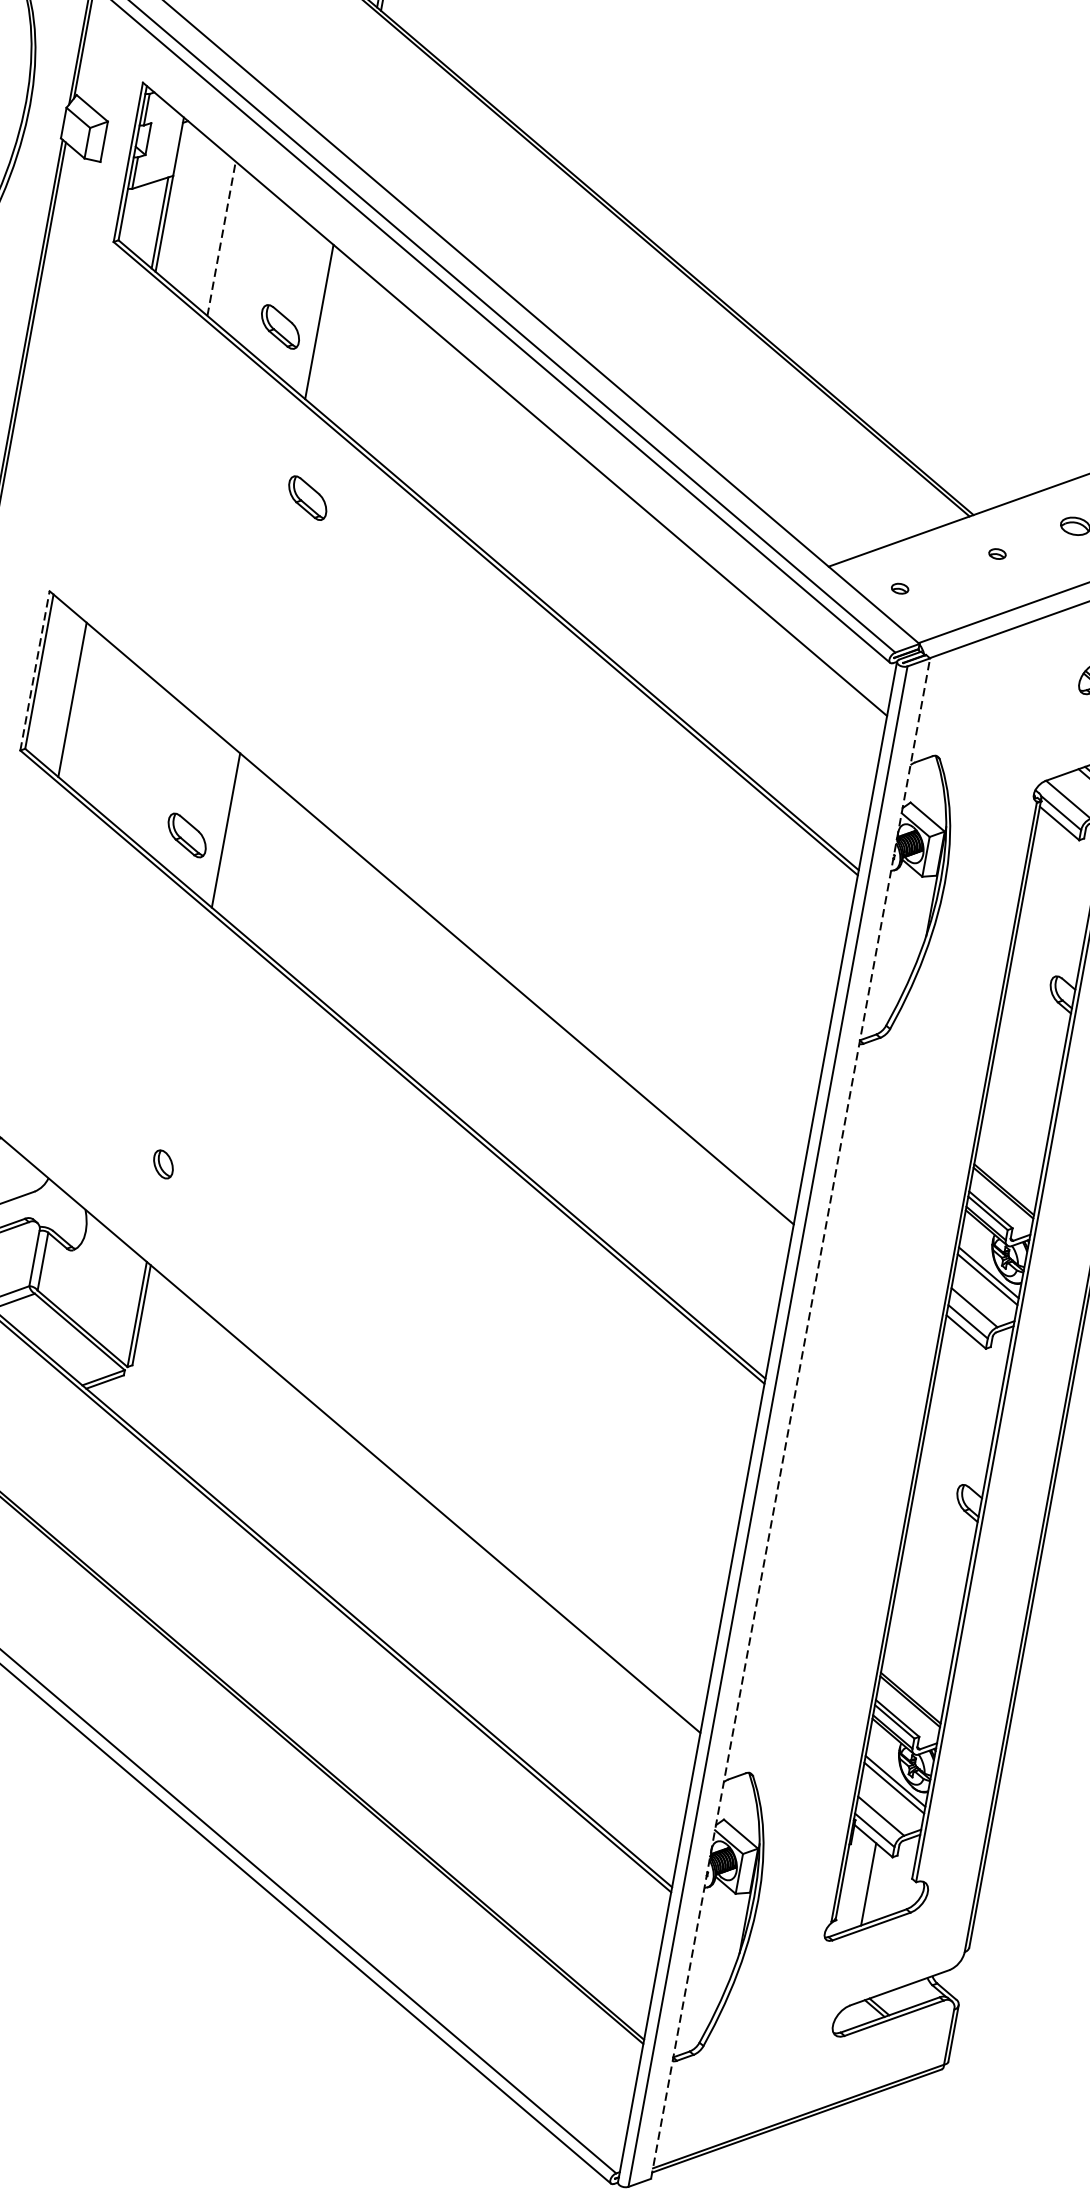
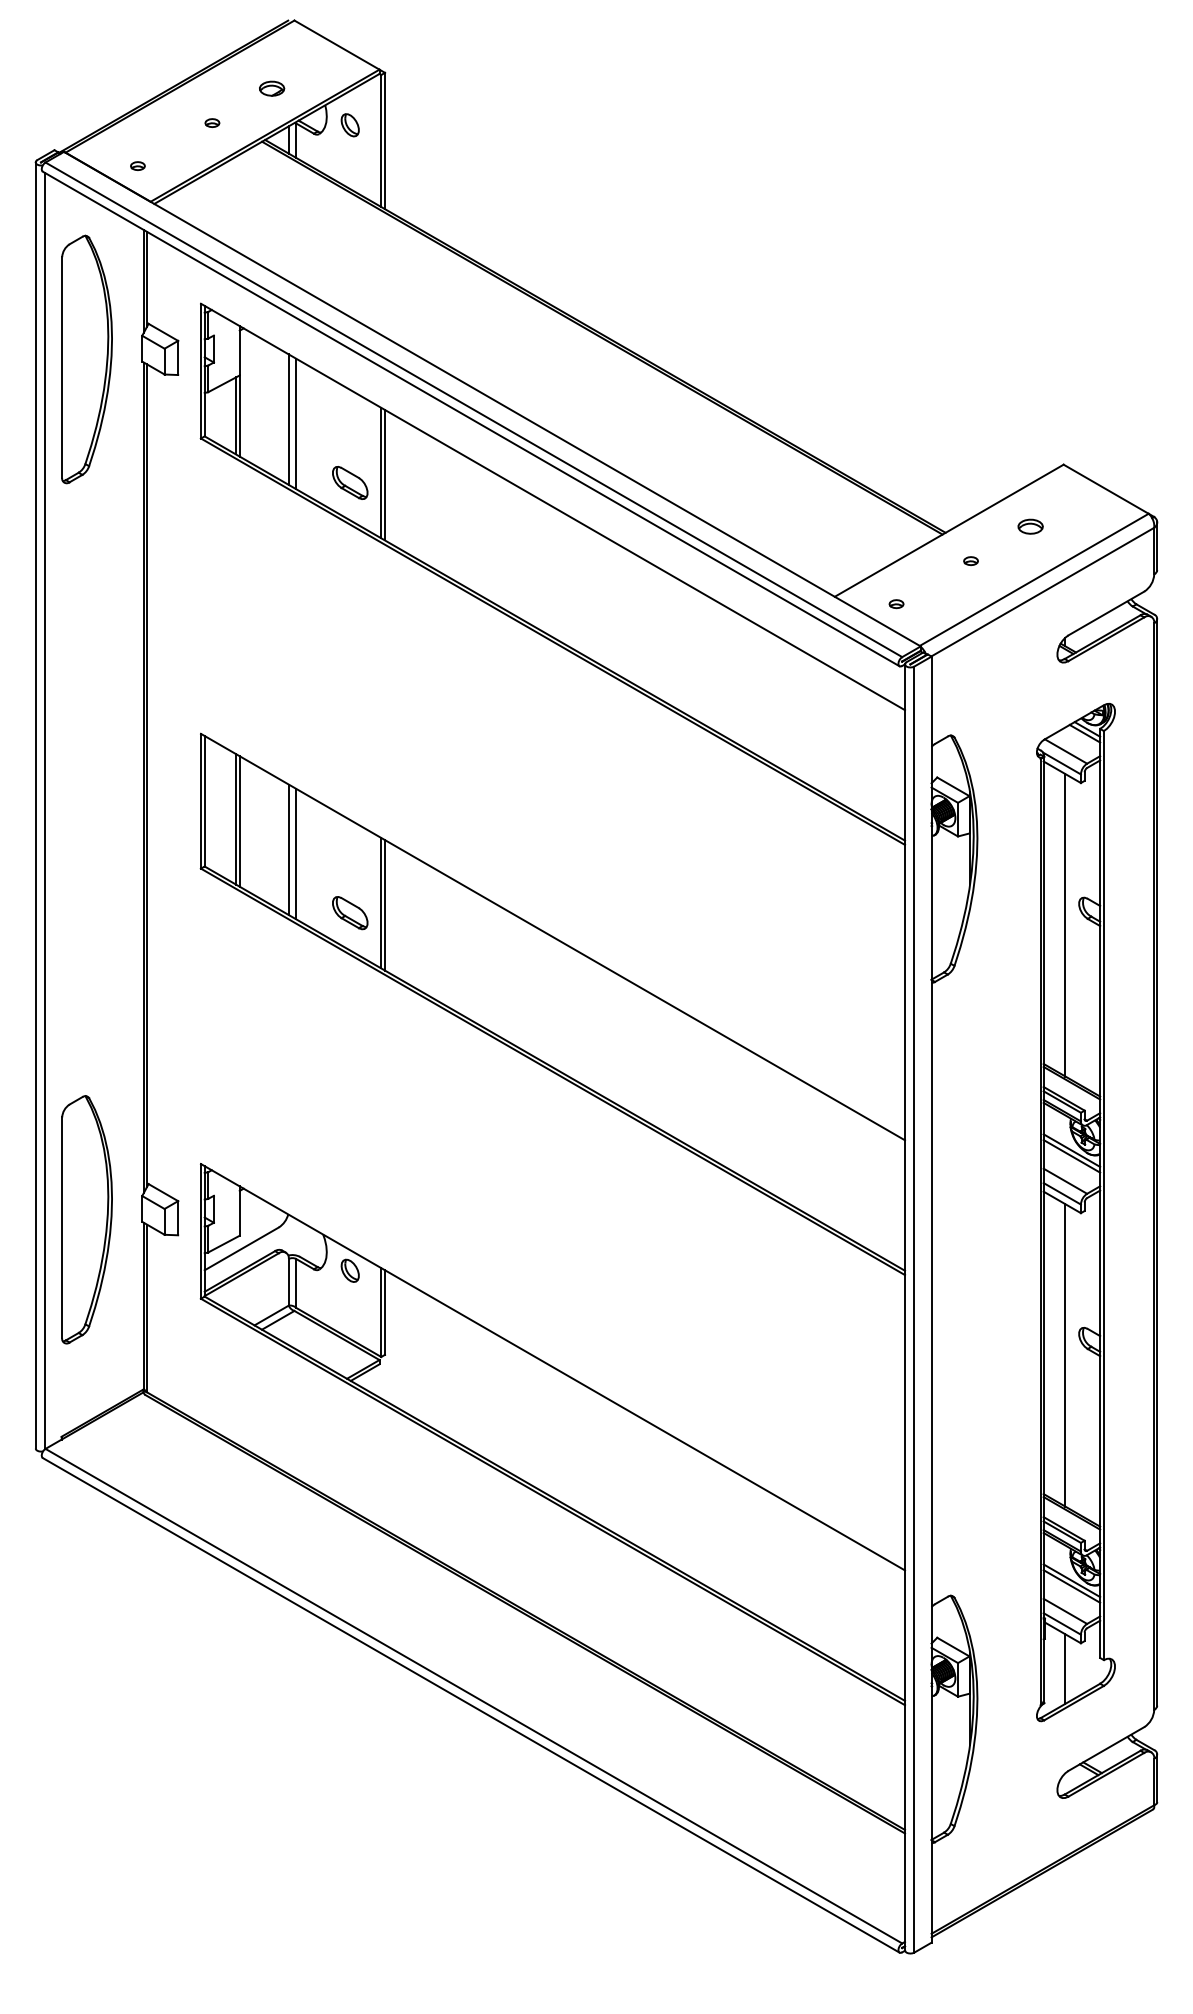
line: (221, 238) -> (288, 419), dashed -> solid
line: (229, 244) -> (296, 423), added
line: (323, 325) -> (385, 475), added
part: (308, 497) -> (398, 618), removed
line: (34, 669) -> (200, 800), dashed -> solid
line: (76, 703) -> (239, 821), added
line: (127, 746) -> (288, 849), added
line: (136, 753) -> (296, 853), added
line: (230, 834) -> (385, 905), added
line: (1030, 1005) -> (1065, 925), added
part: (162, 1163) -> (349, 1270), moved
line: (790, 1418) -> (931, 1299), dashed -> solid
line: (936, 1513) -> (1065, 1355), added

